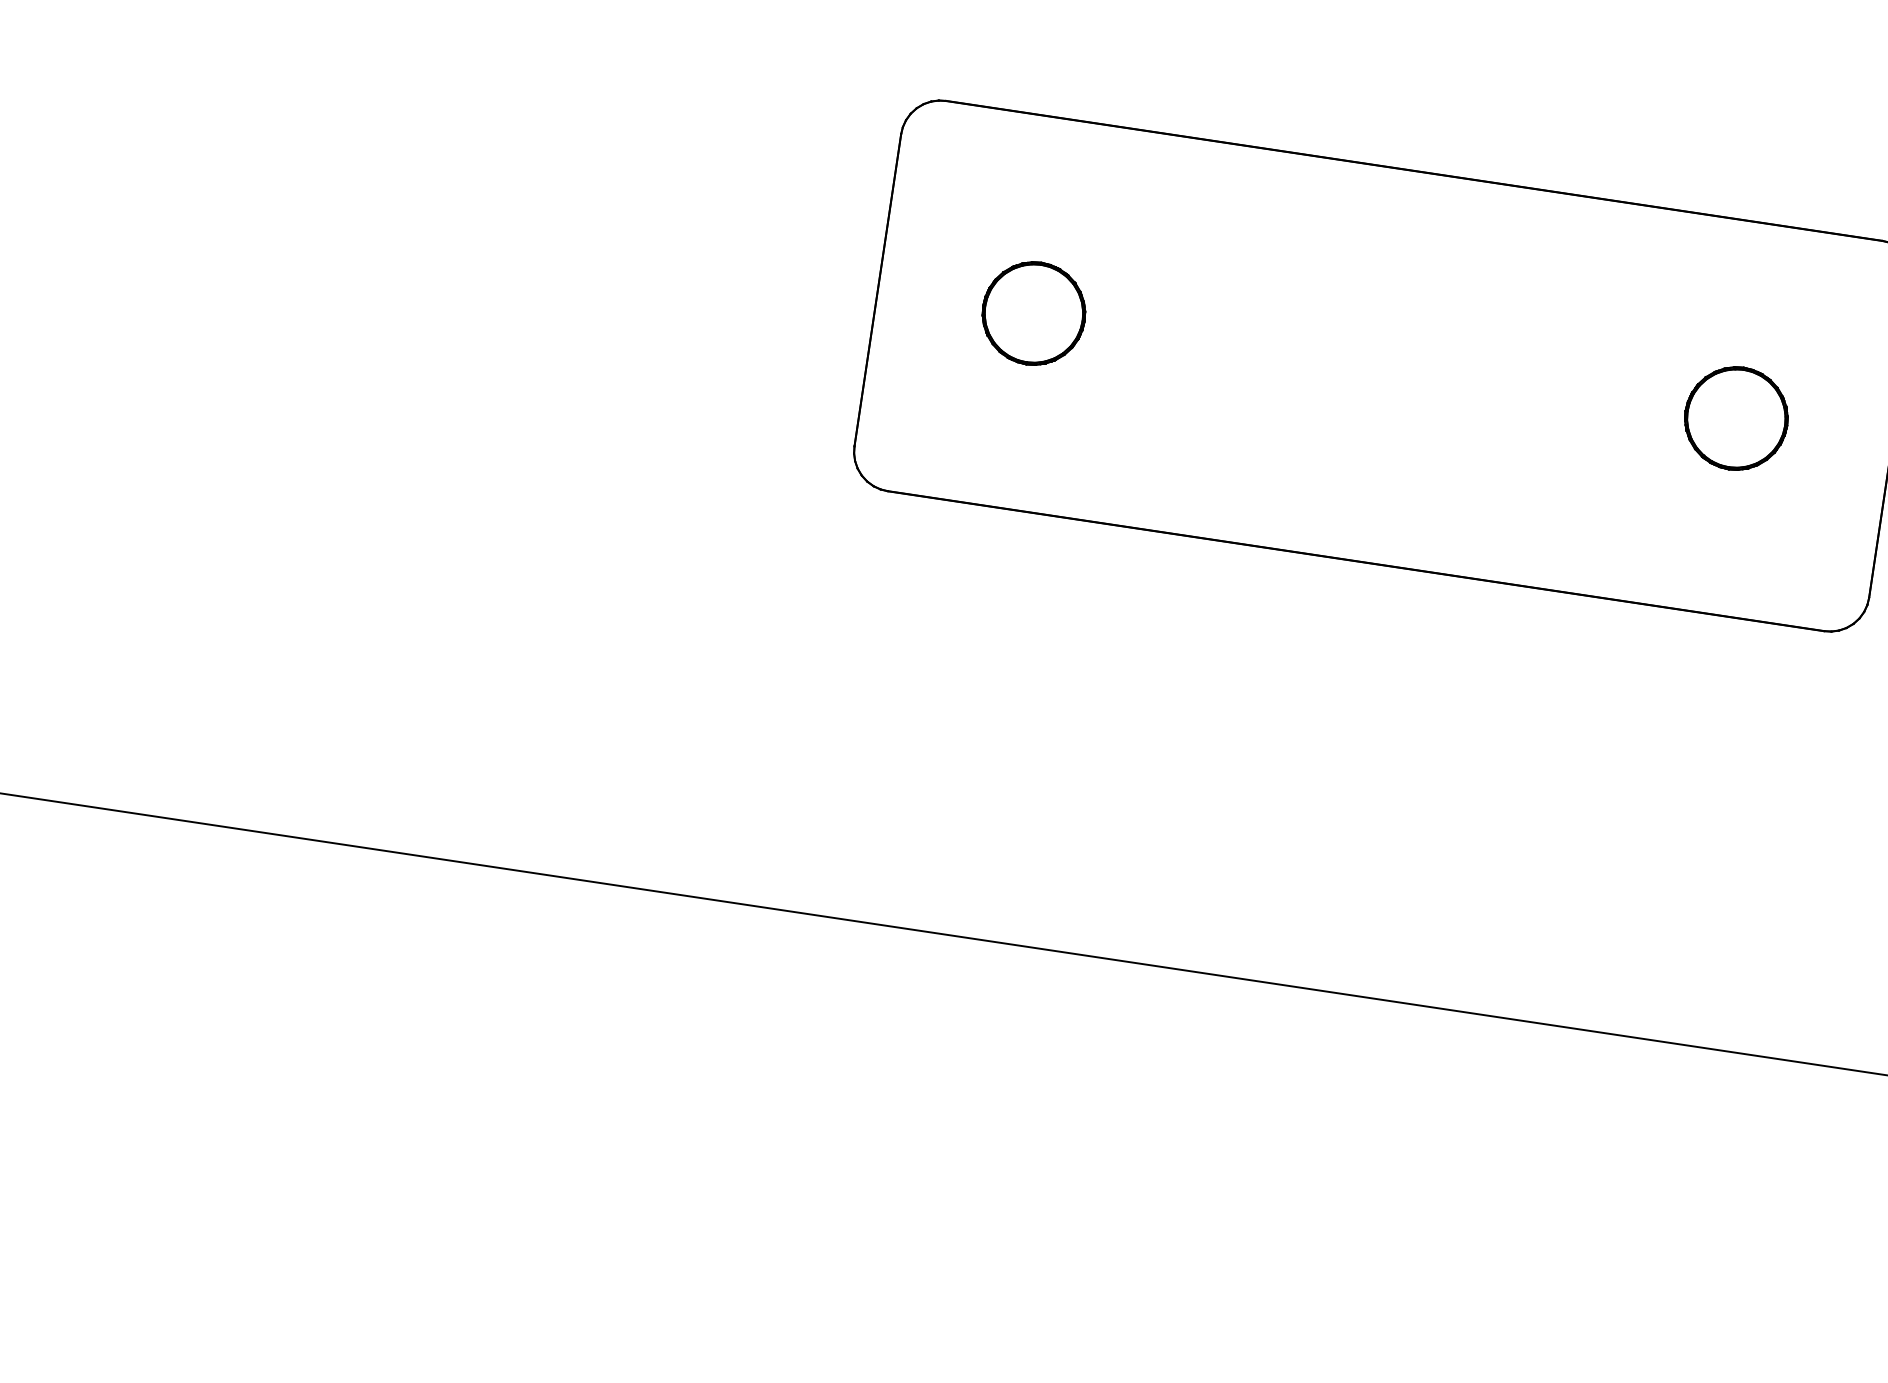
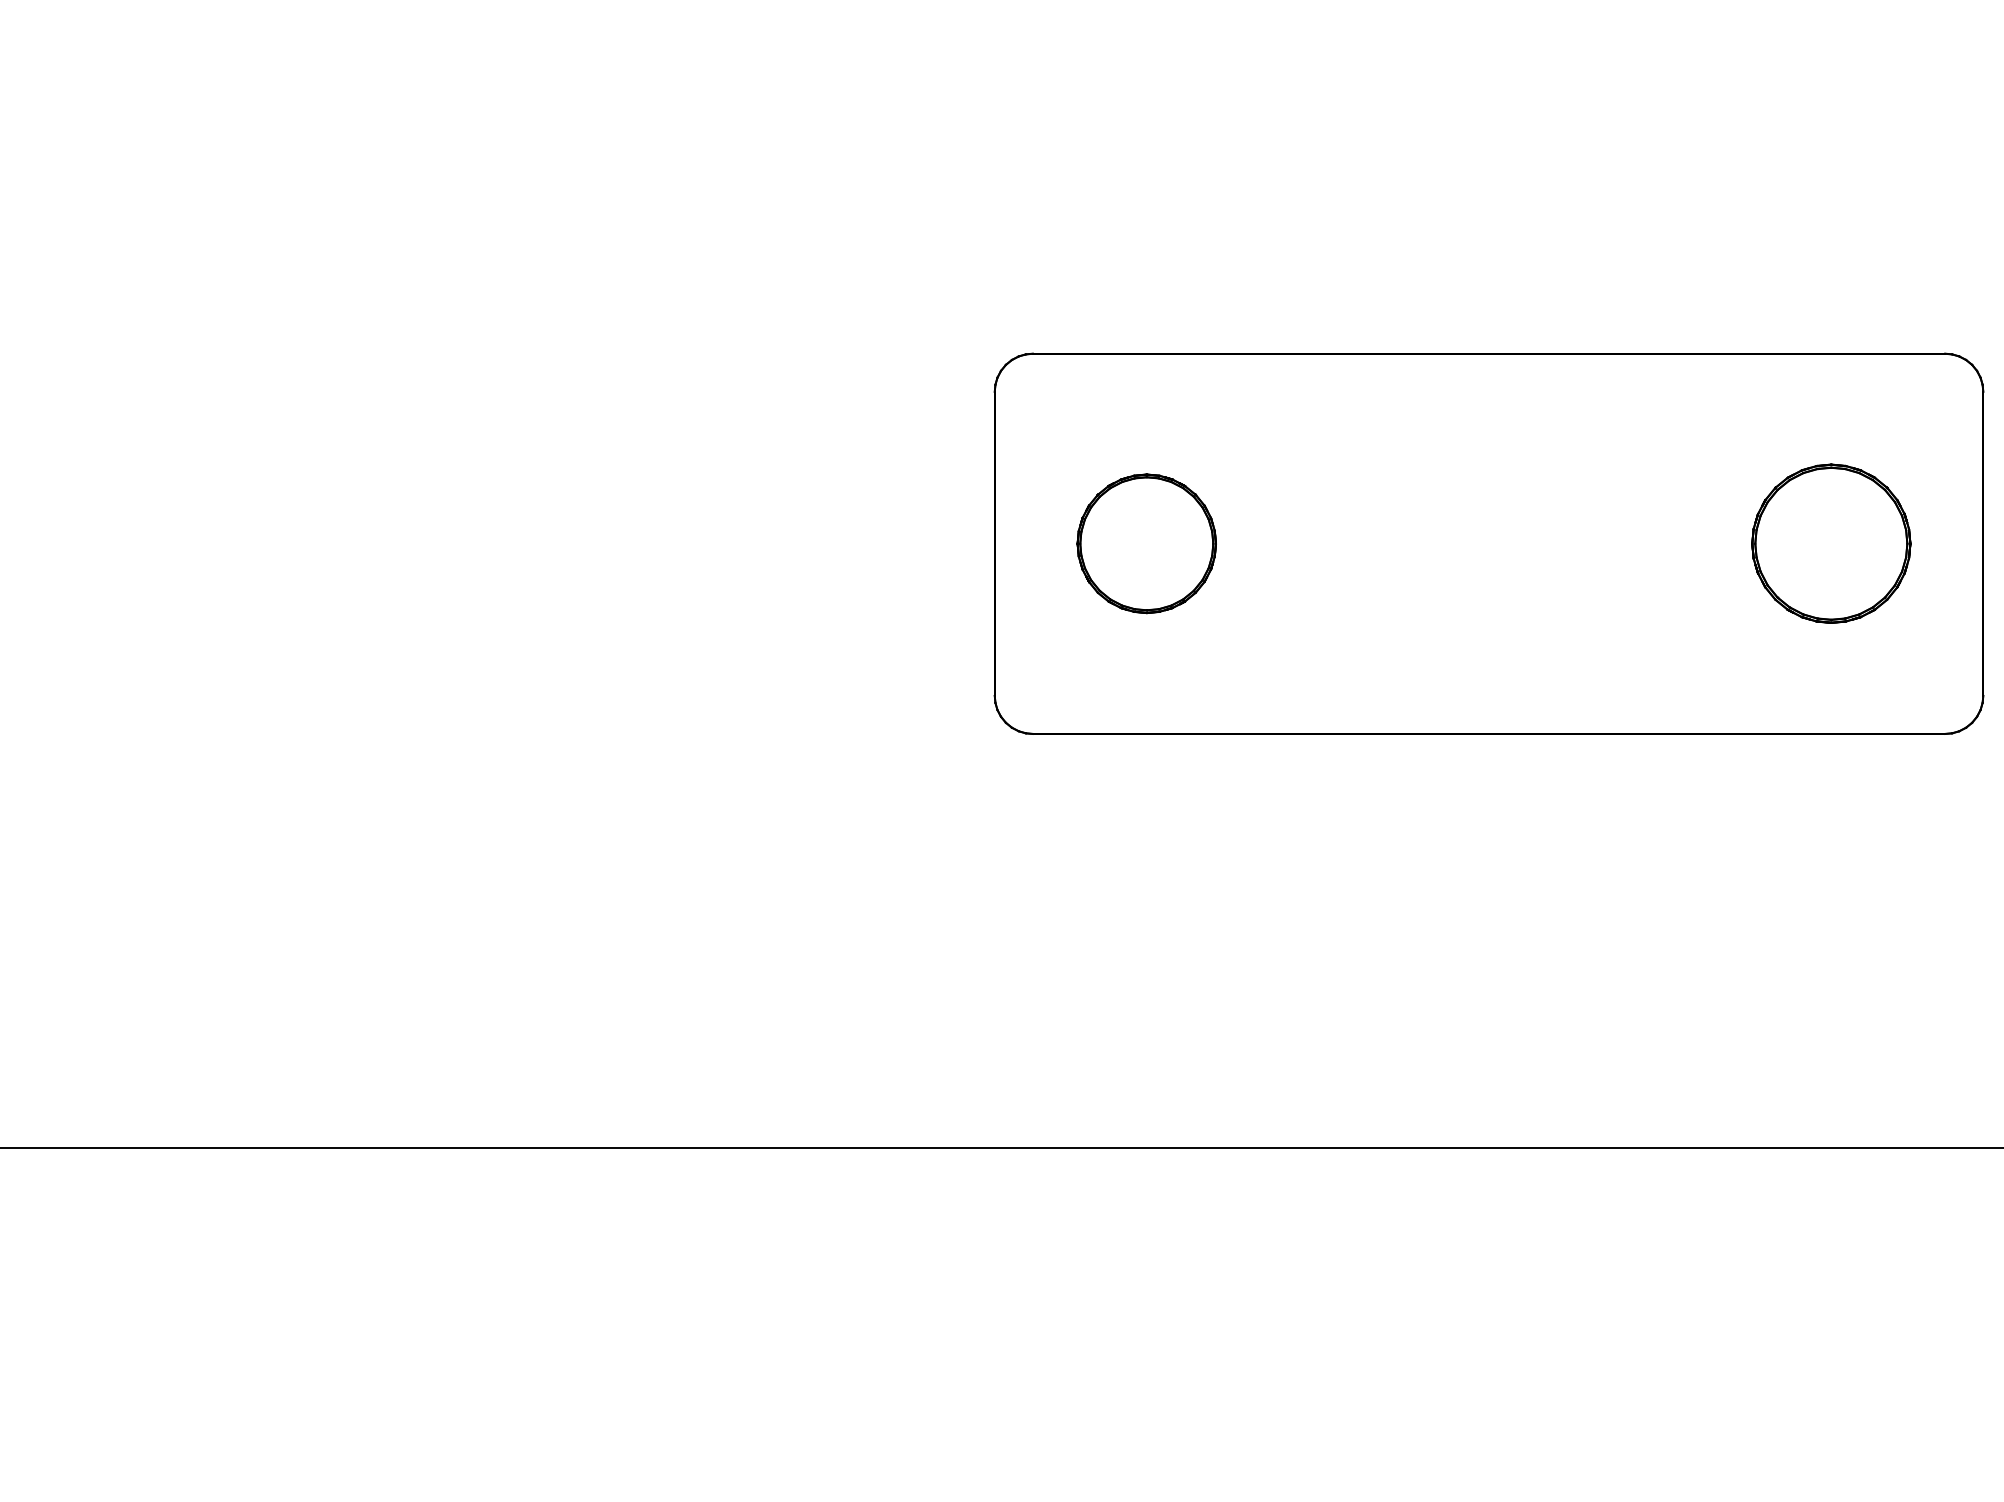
part: (1033, 313) -> (1146, 543), size x1.4
part: (1735, 418) -> (1830, 543), size x1.6

